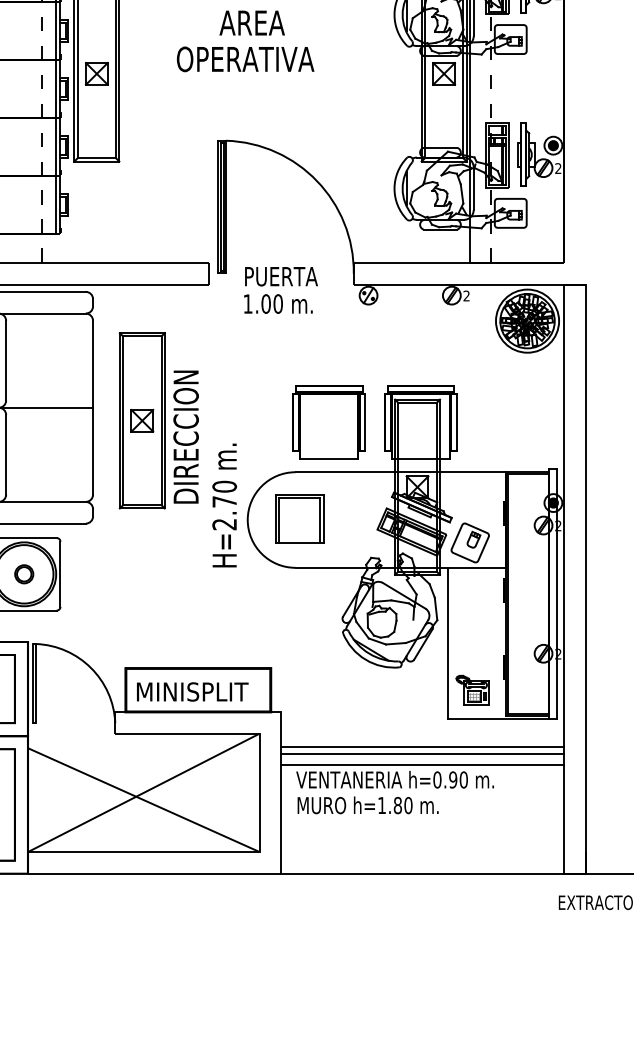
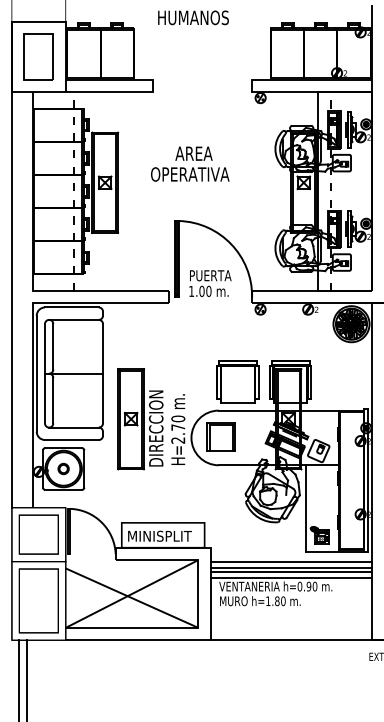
text: (281, 290) -> (210, 283), moved
part: (158, 421) -> (140, 419), moved
line: (422, 736) -> (291, 561), added

